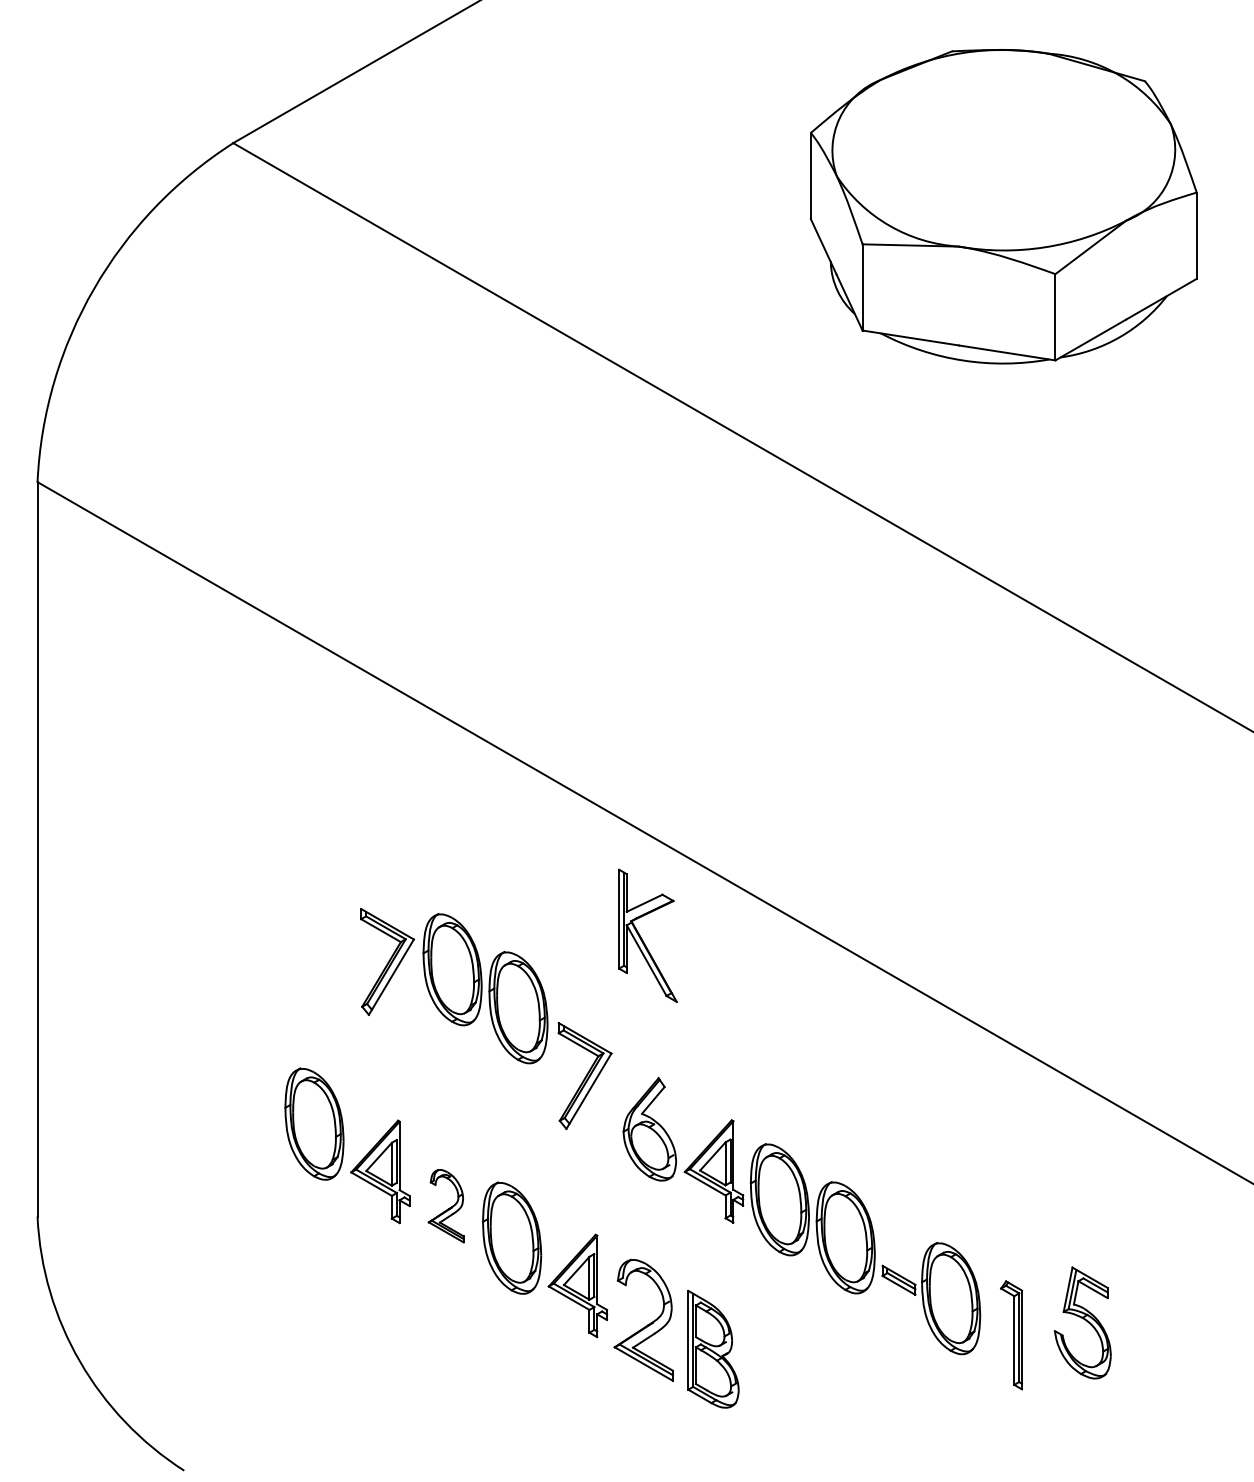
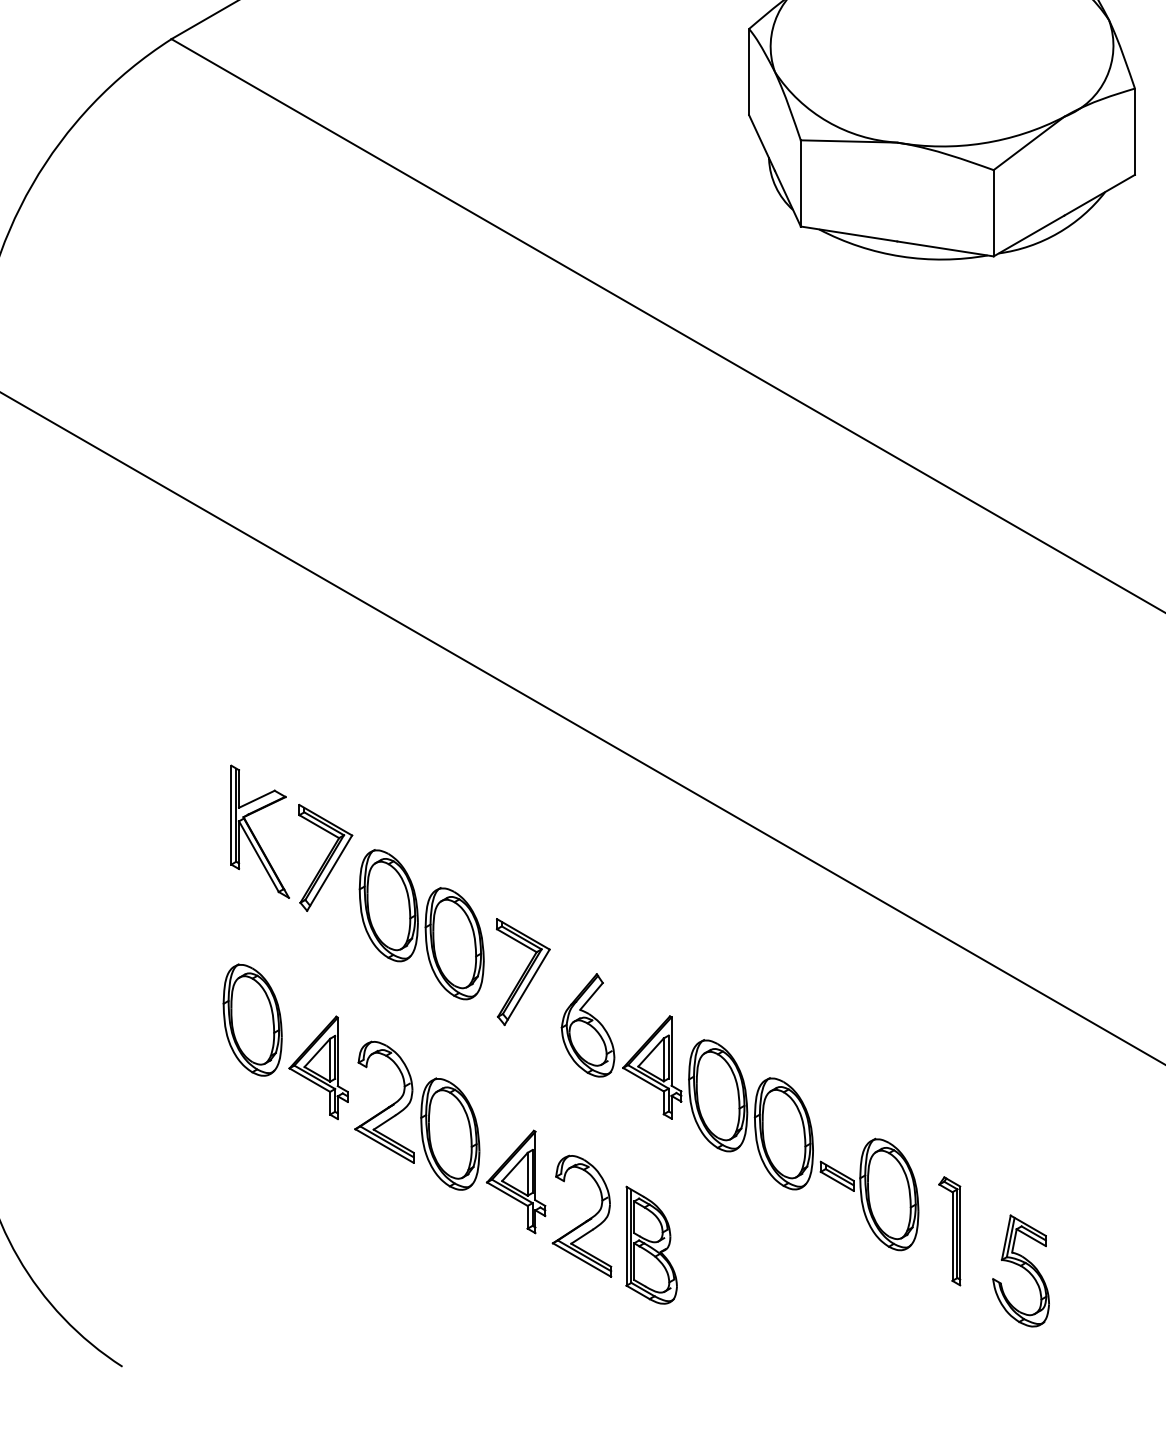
part: (647, 935) -> (259, 831), moved
part: (485, 988) -> (421, 924), moved
part: (446, 1205) -> (384, 1101), size x1.67
part: (1082, 1322) -> (1020, 1270), moved

